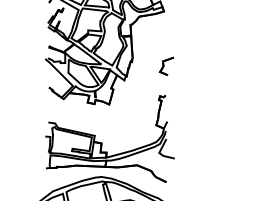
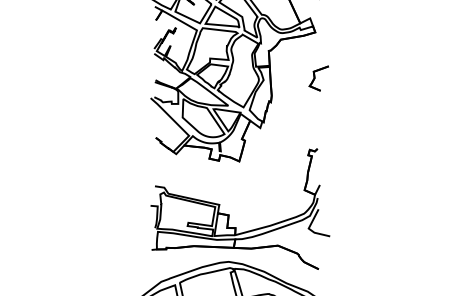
part: (166, 66) -> (318, 78), moved

